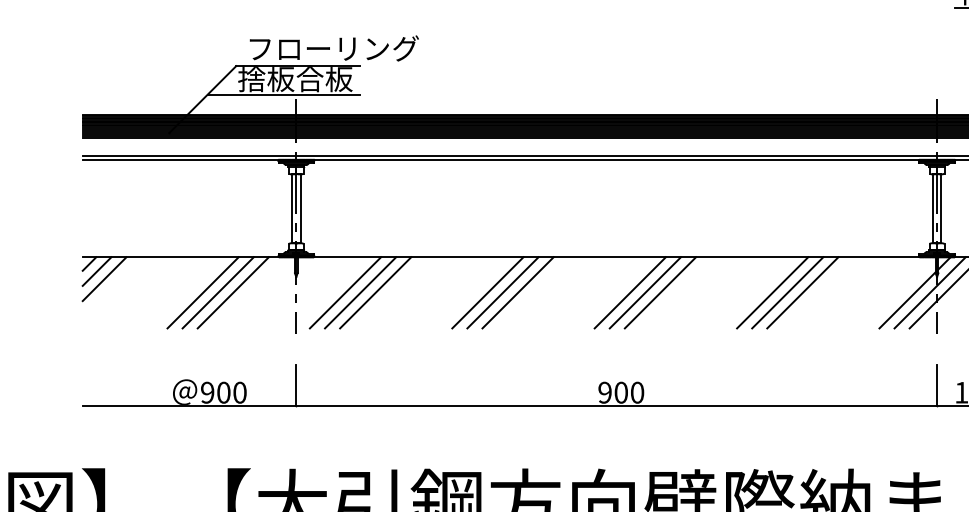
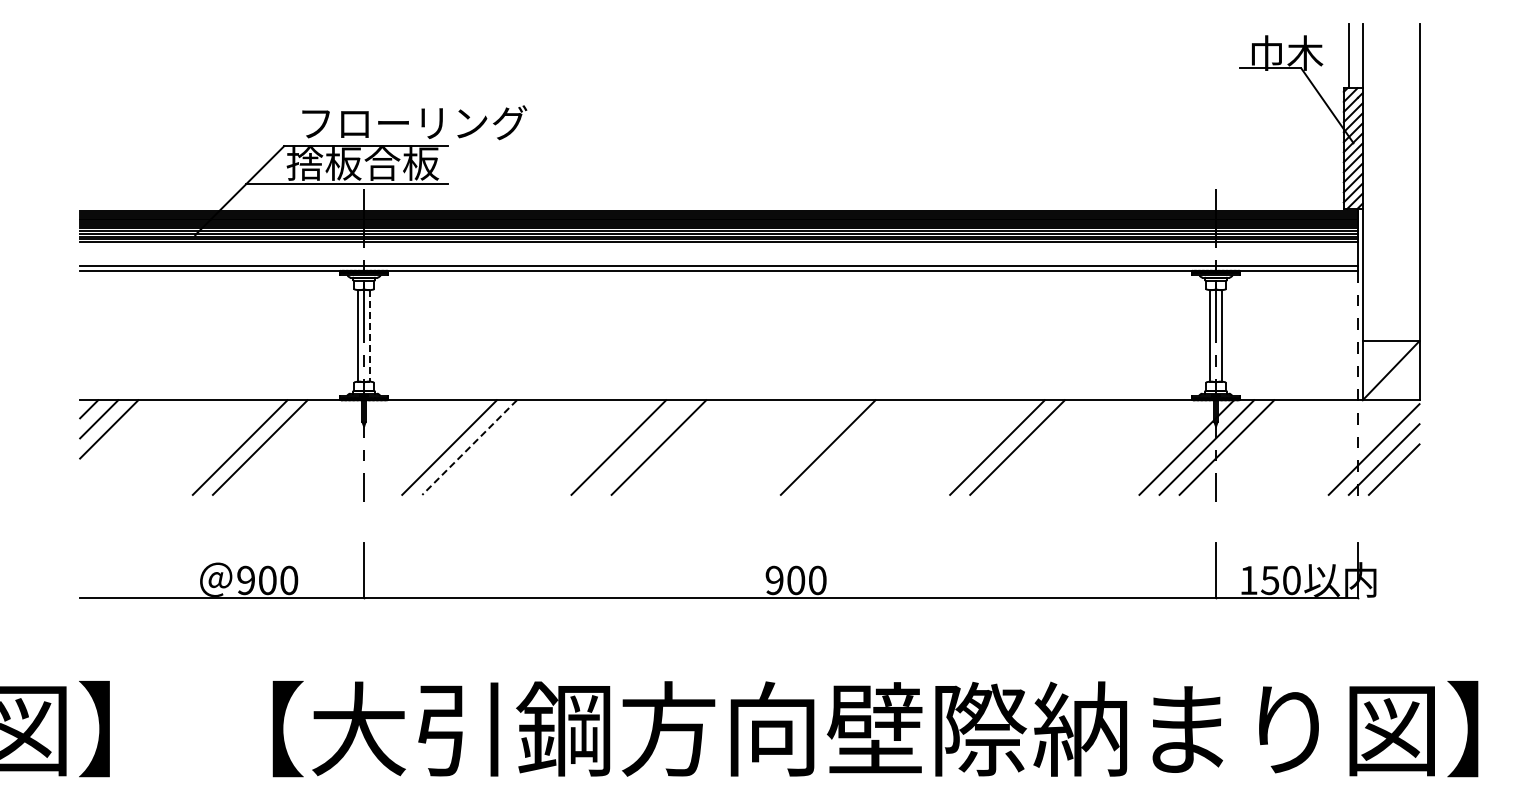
line: (300, 208) -> (369, 335), solid -> dashed
line: (232, 292) -> (279, 447), removed
line: (345, 292) -> (429, 447), removed
line: (375, 292) -> (469, 447), solid -> dashed
line: (502, 292) -> (638, 447), removed
line: (629, 292) -> (807, 447), removed
line: (659, 292) -> (847, 447), removed
line: (802, 292) -> (1037, 447), removed

